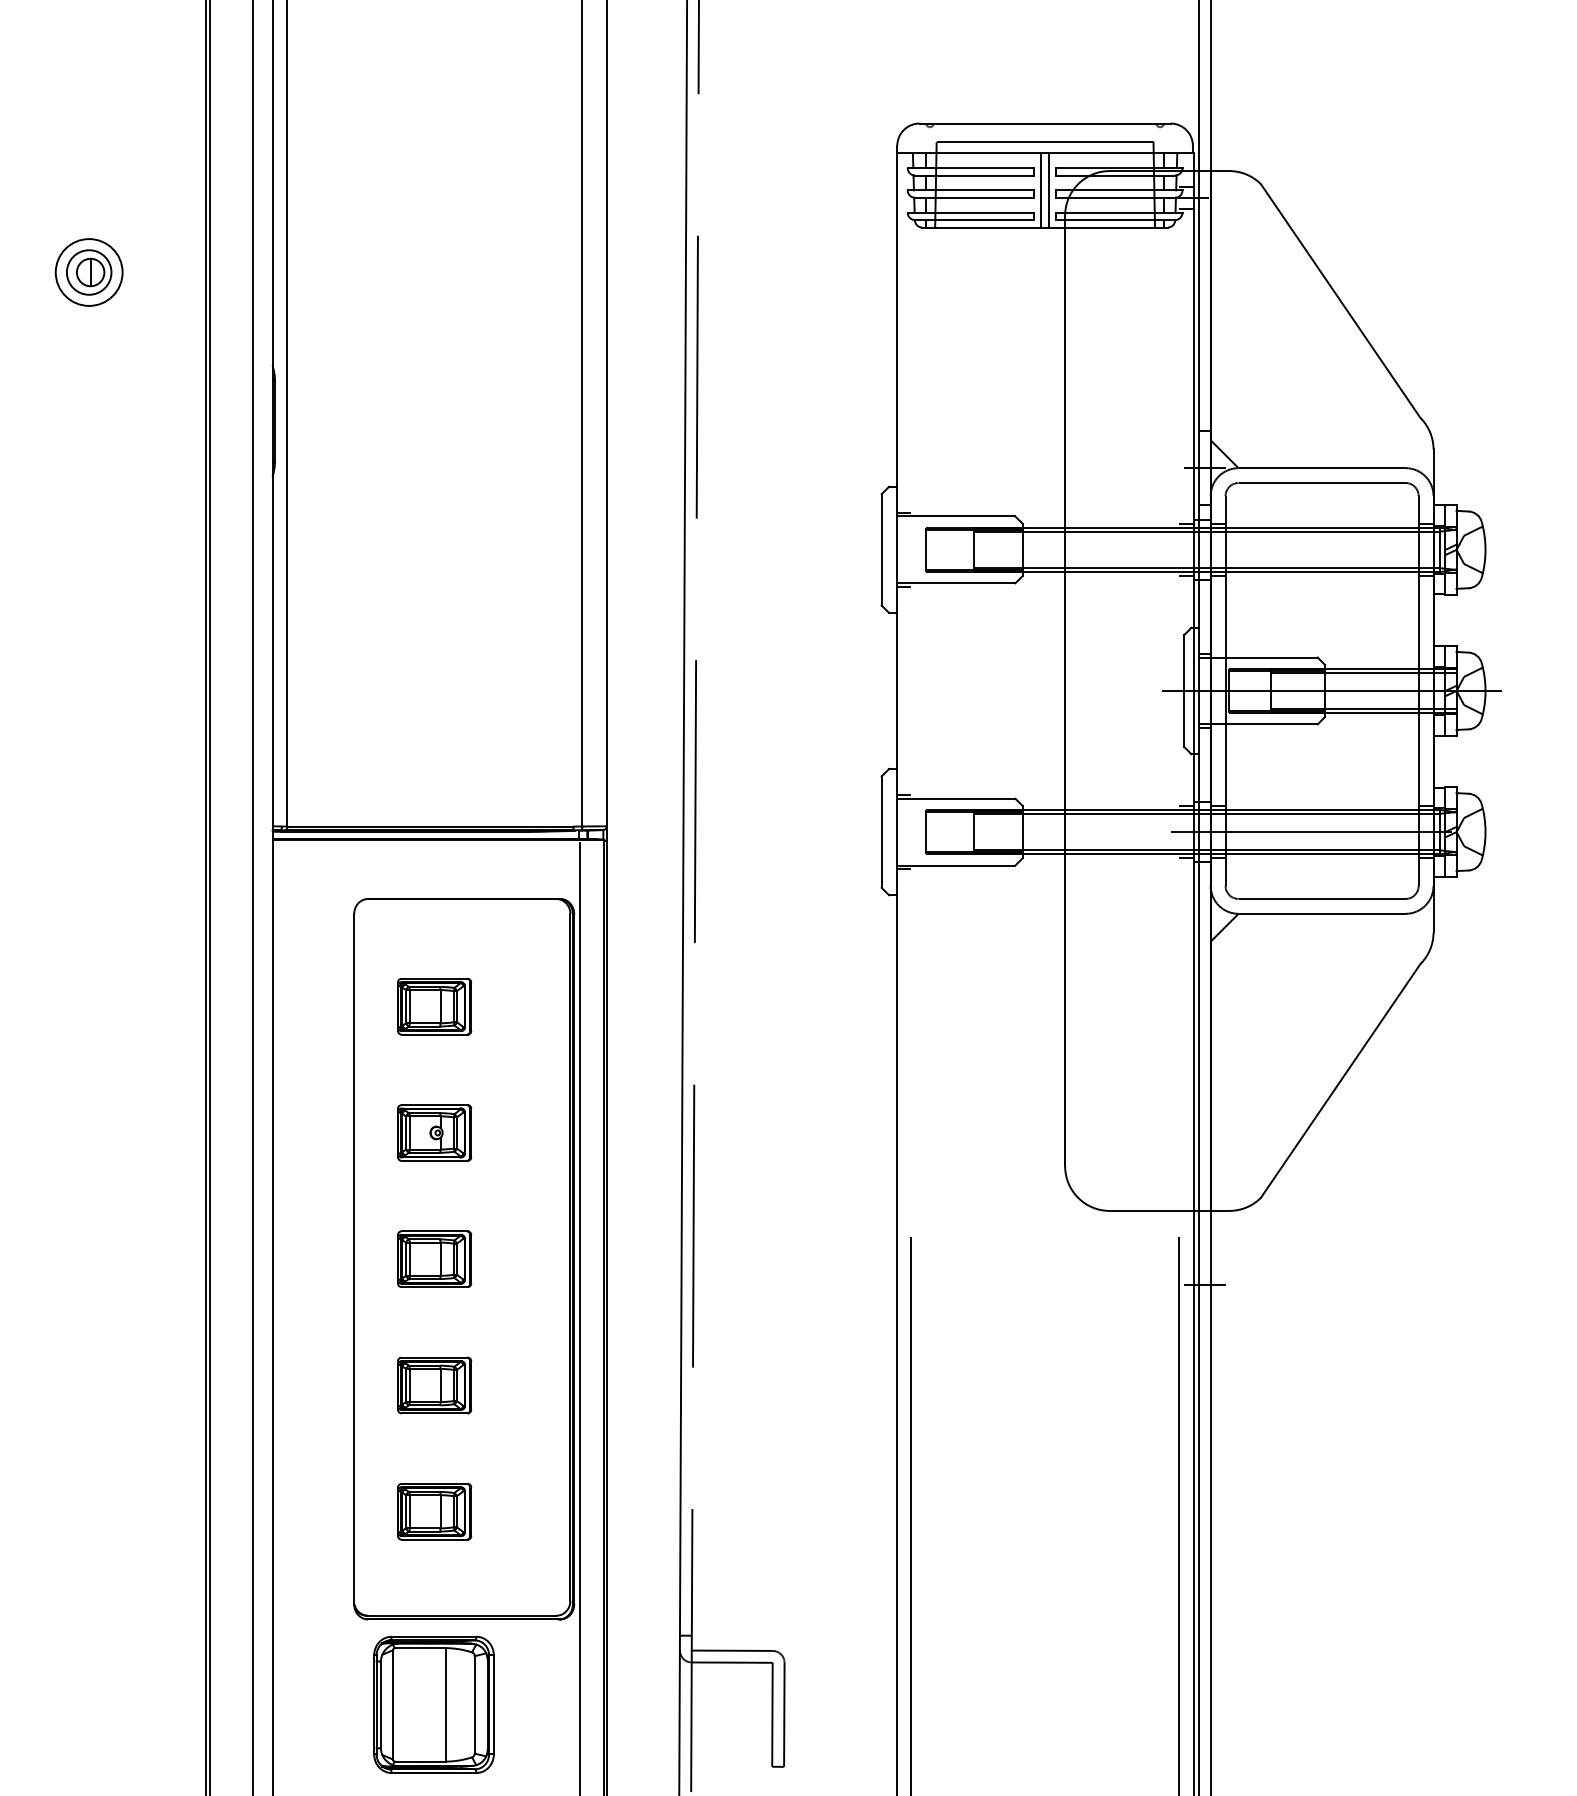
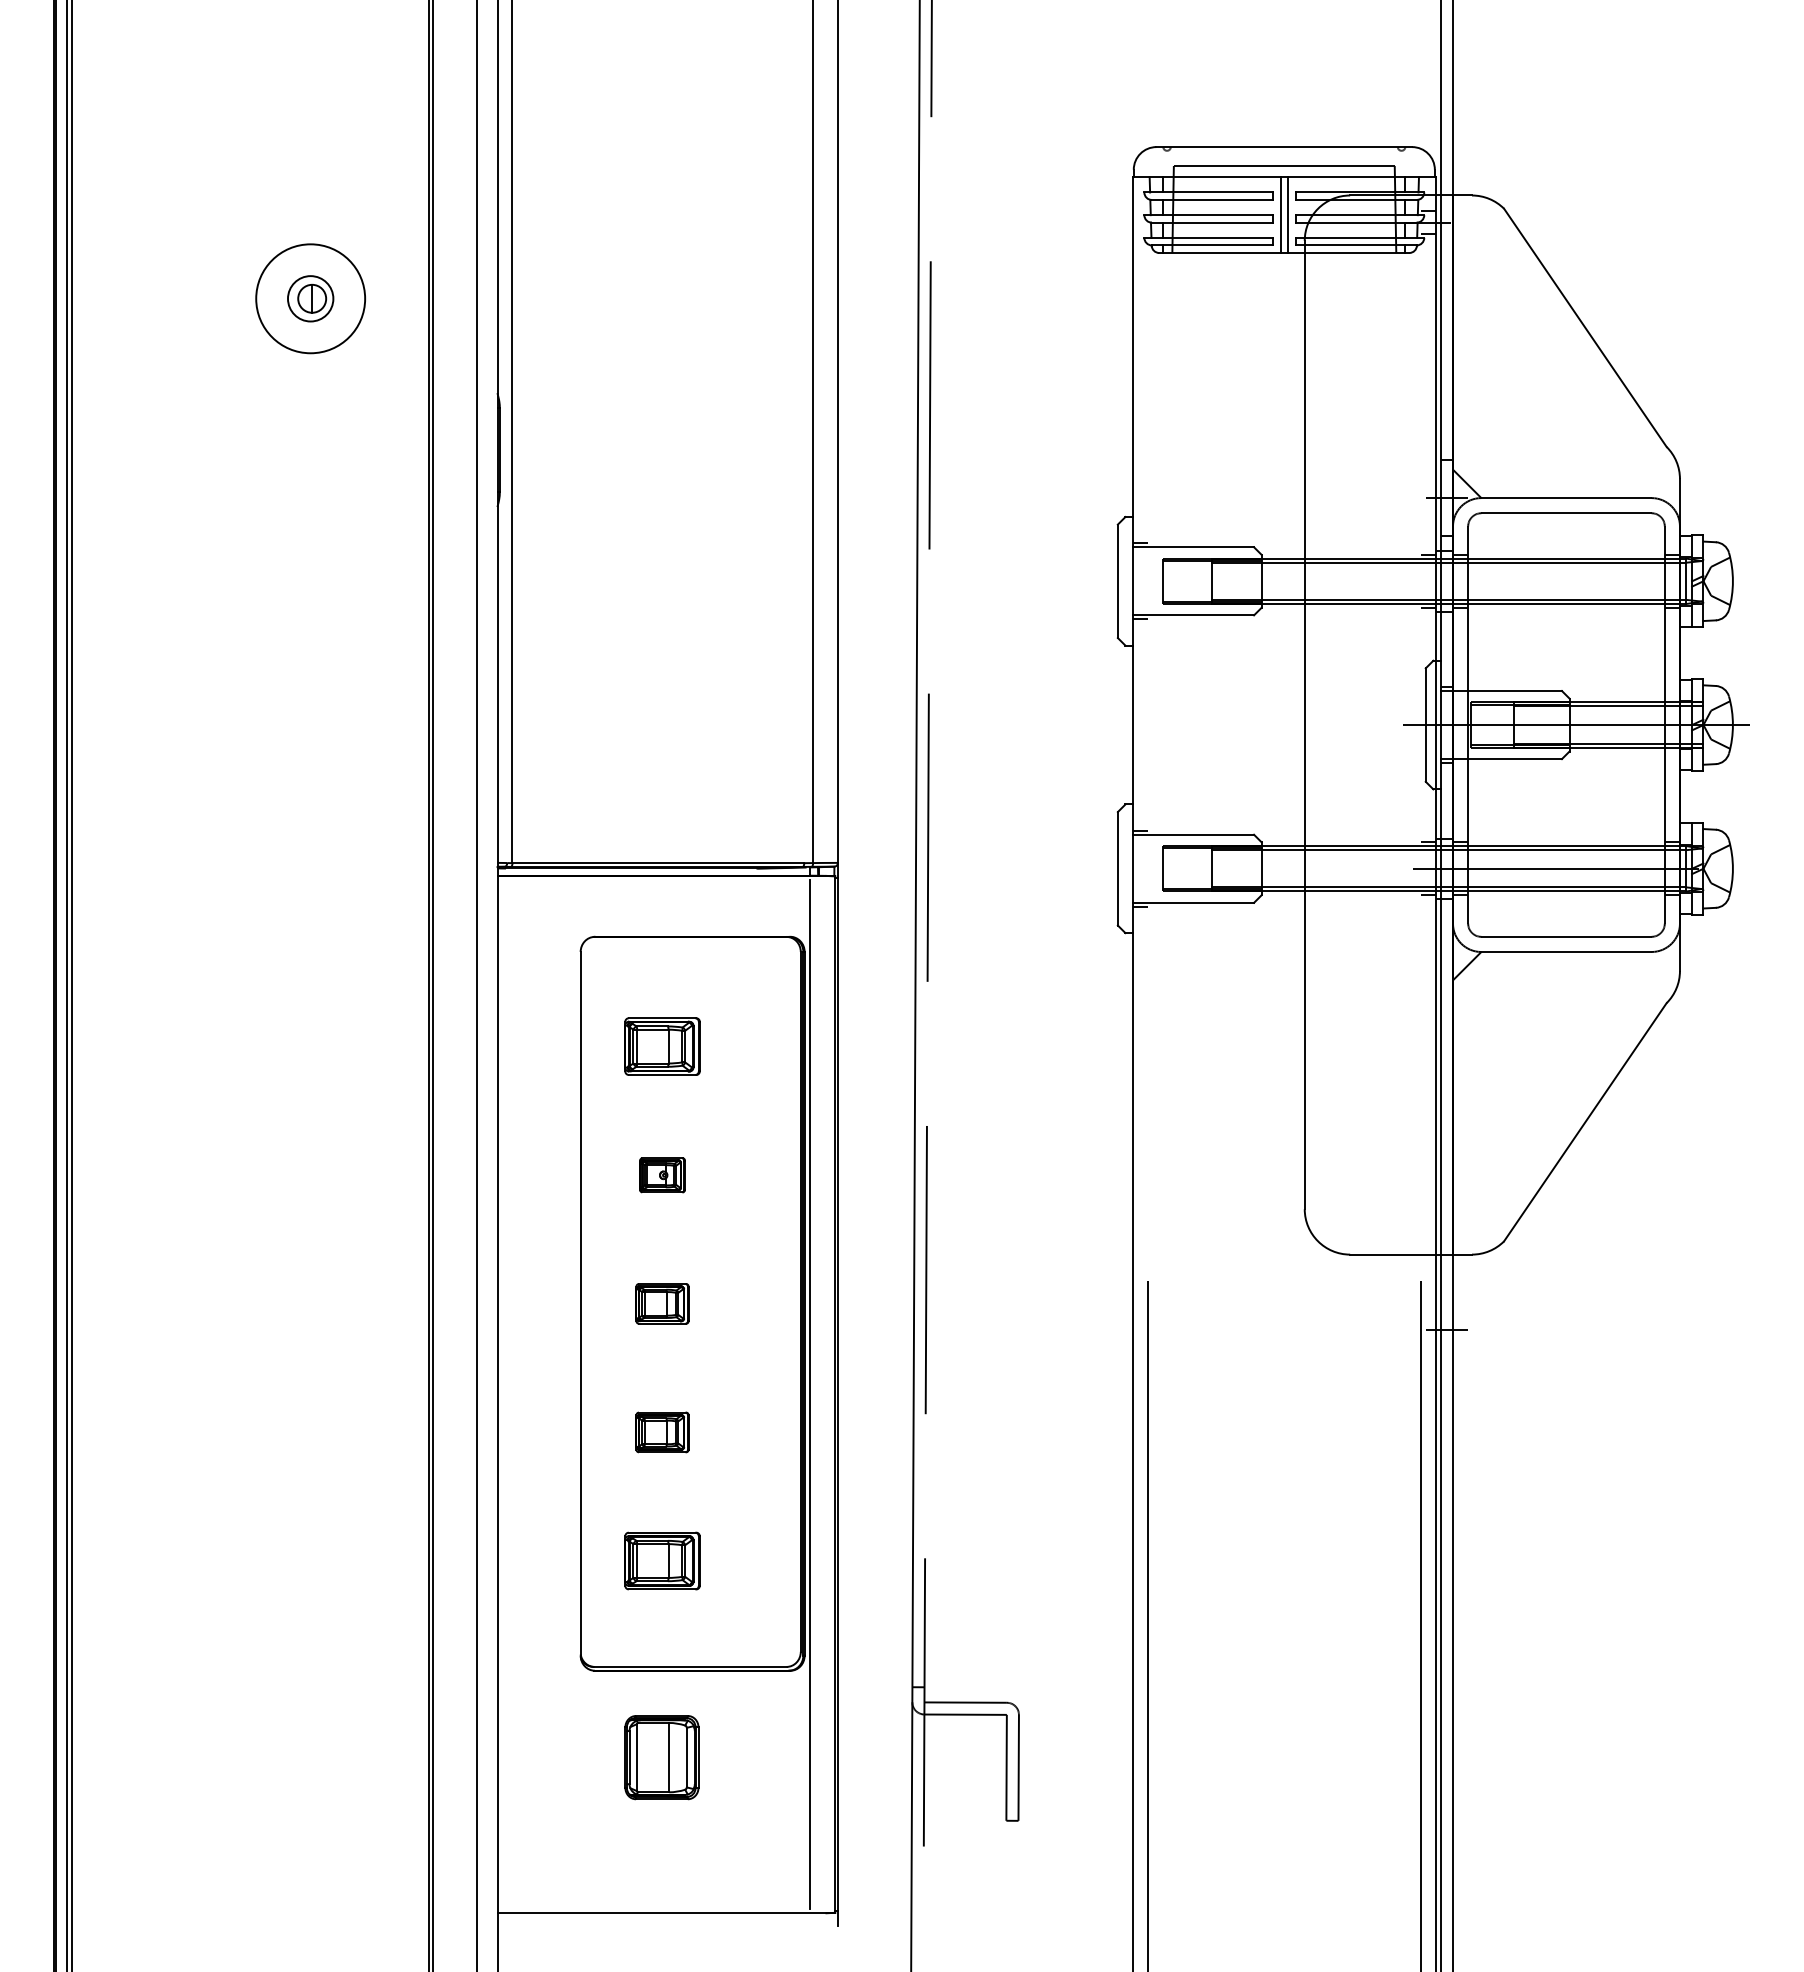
circle: (88, 272) -> (310, 298), size x1.6
part: (434, 1133) -> (662, 1175), size x0.6
part: (434, 1258) -> (662, 1303), size x0.7
part: (434, 1385) -> (662, 1432), size x0.7
part: (433, 1704) -> (661, 1757), size x0.6

